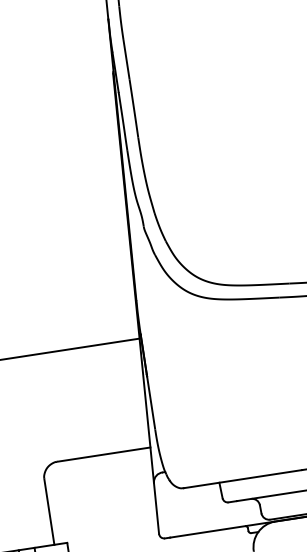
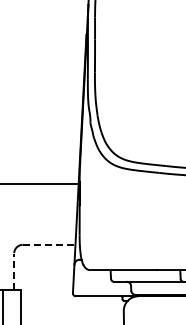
line: (104, 453) -> (49, 244), solid -> dashed
line: (49, 511) -> (14, 271), solid -> dashed

